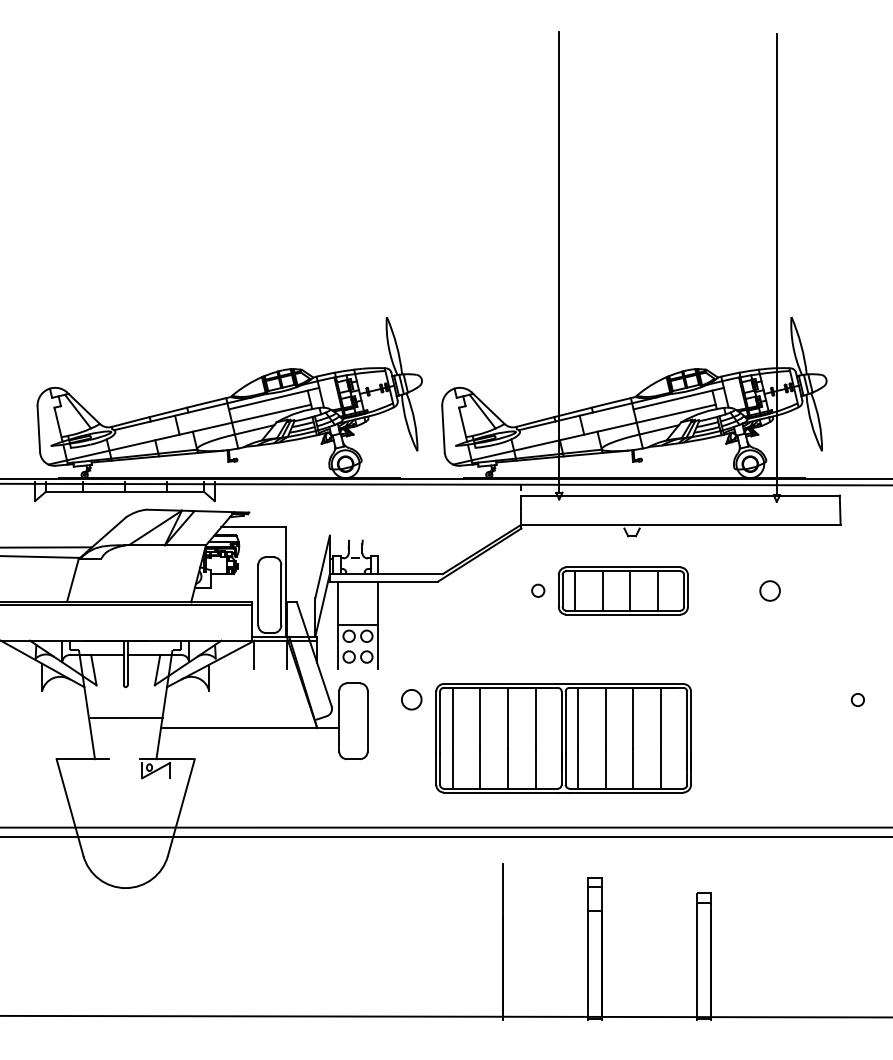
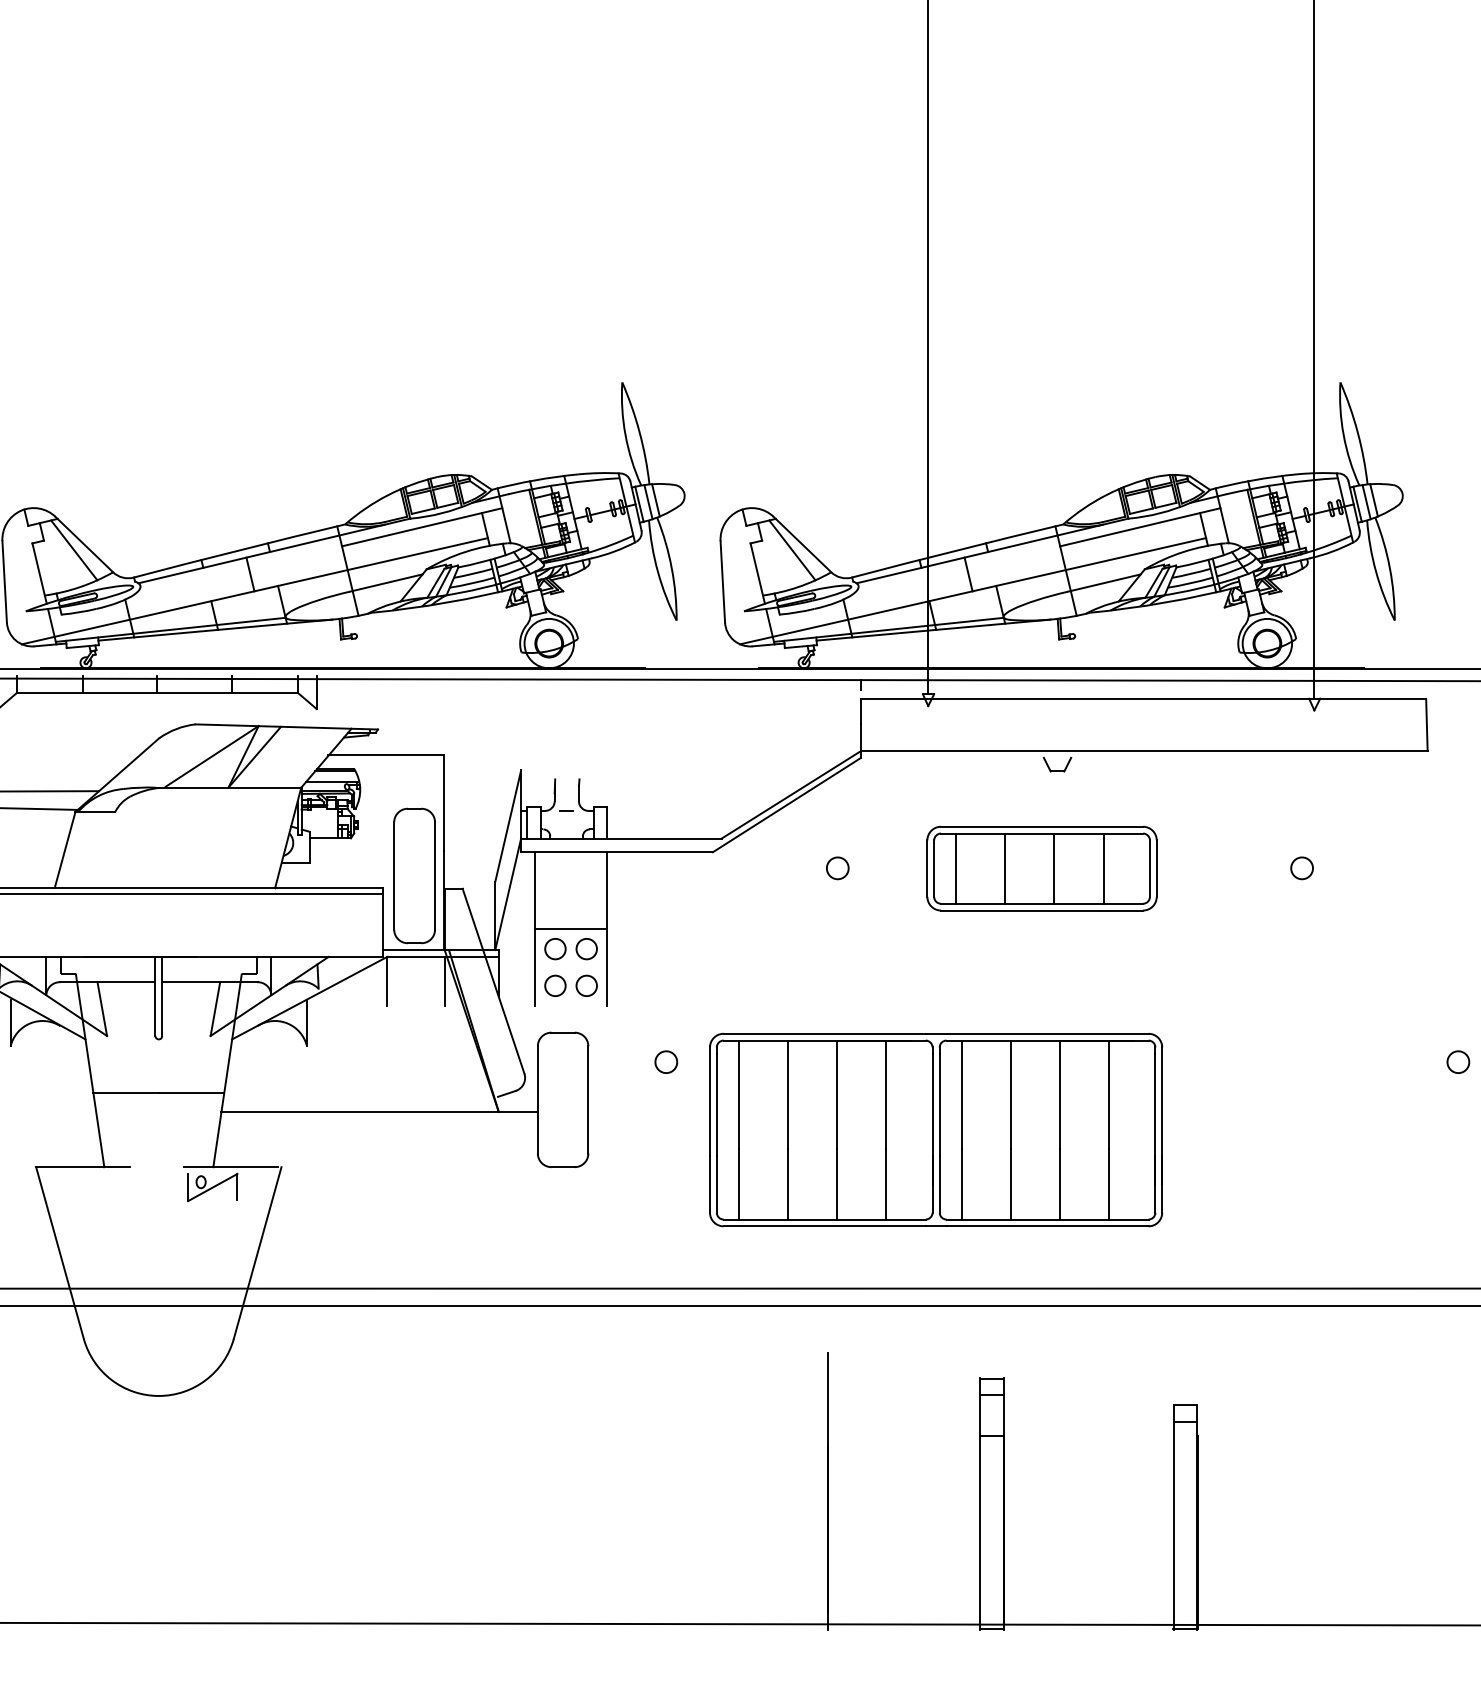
circle: (538, 590) -> (838, 867), moved
circle: (769, 590) -> (1301, 867), size x0.62
circle: (411, 700) -> (666, 1063), size x0.62

